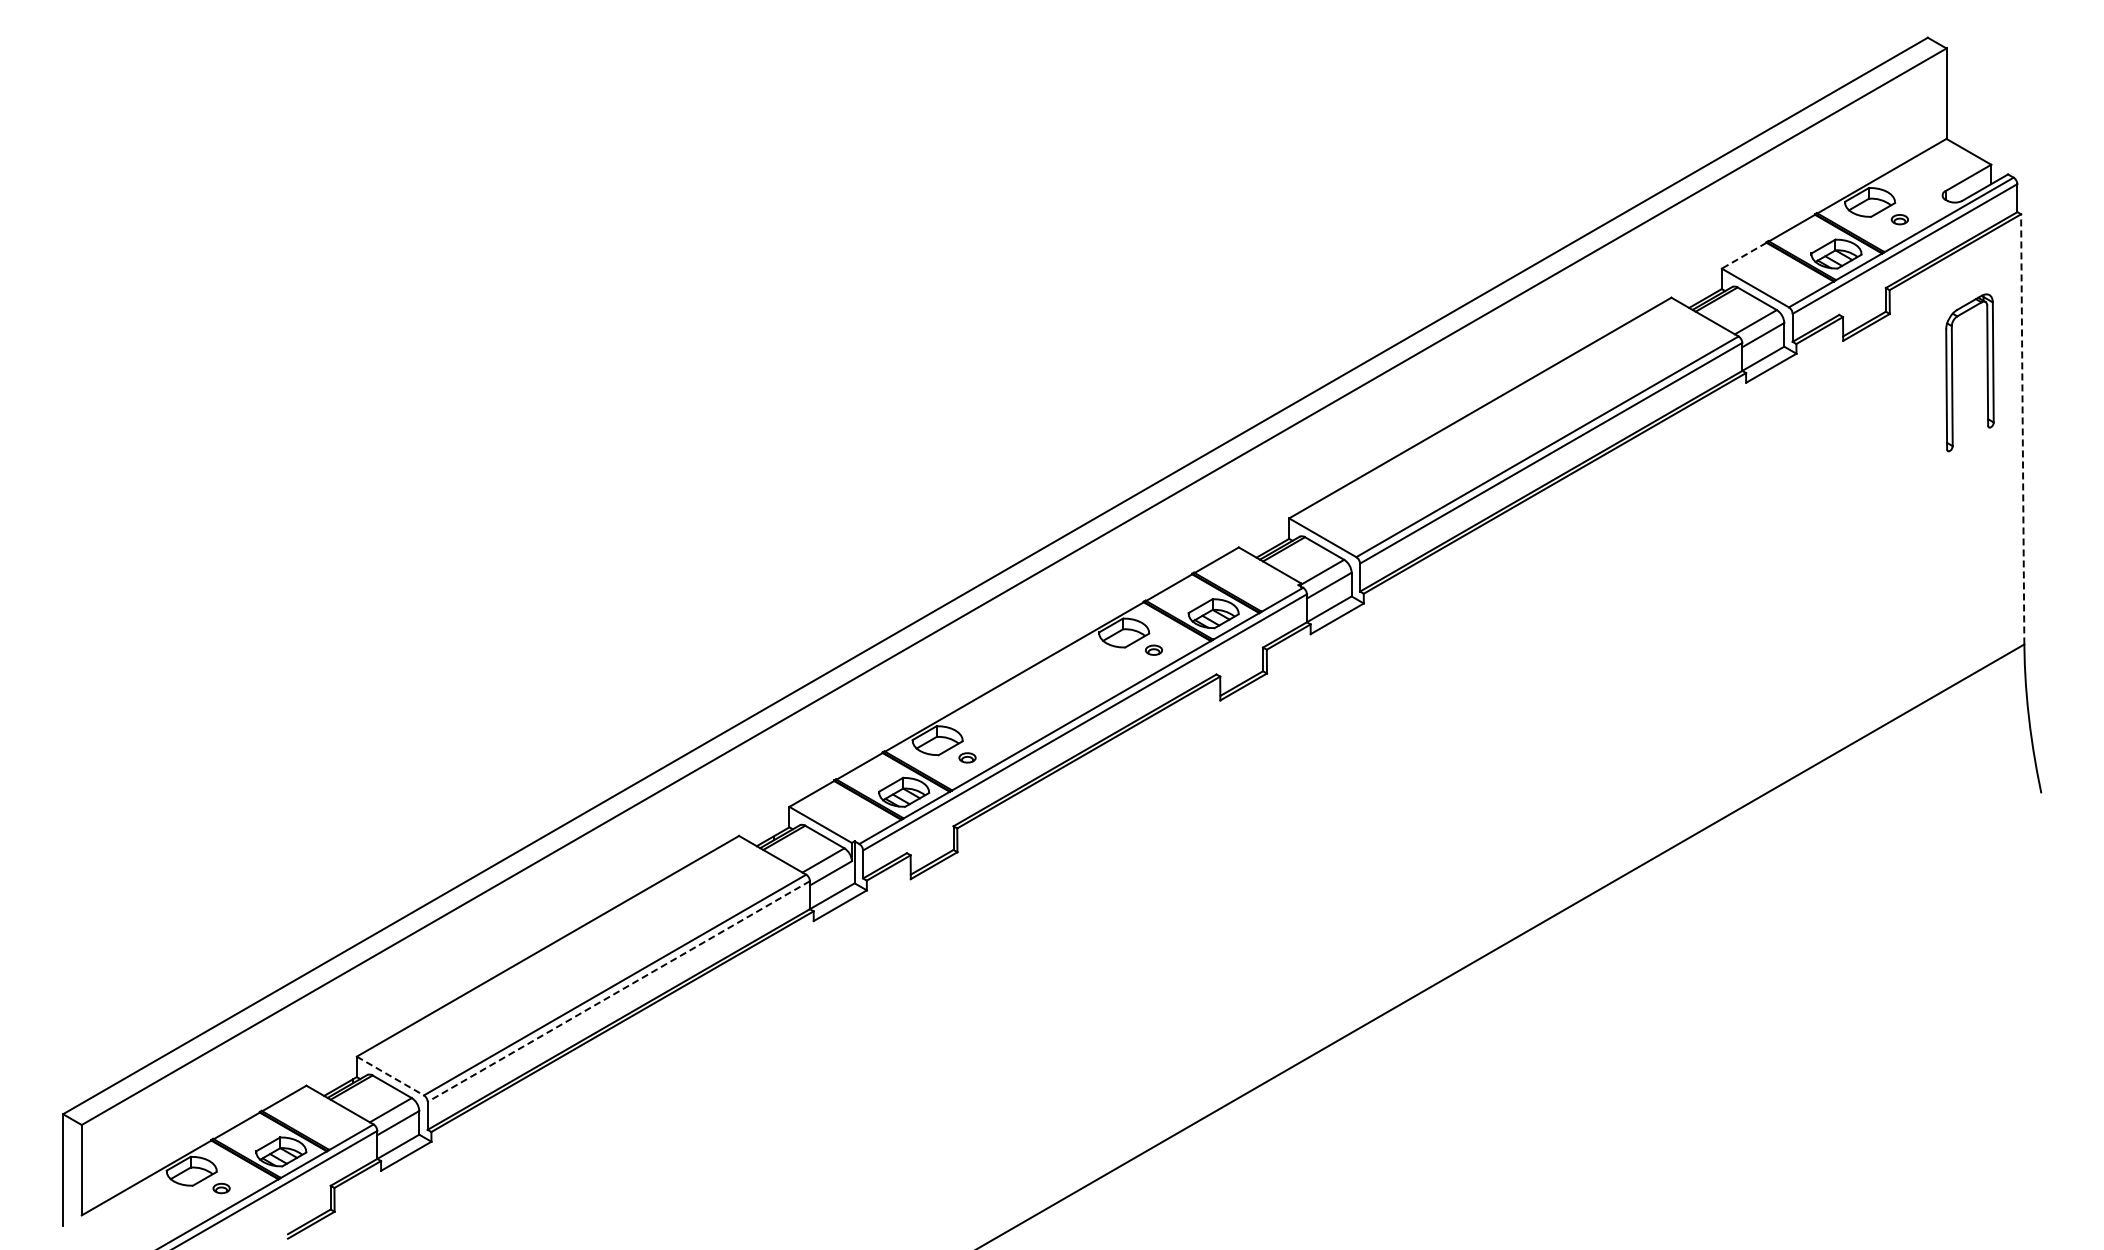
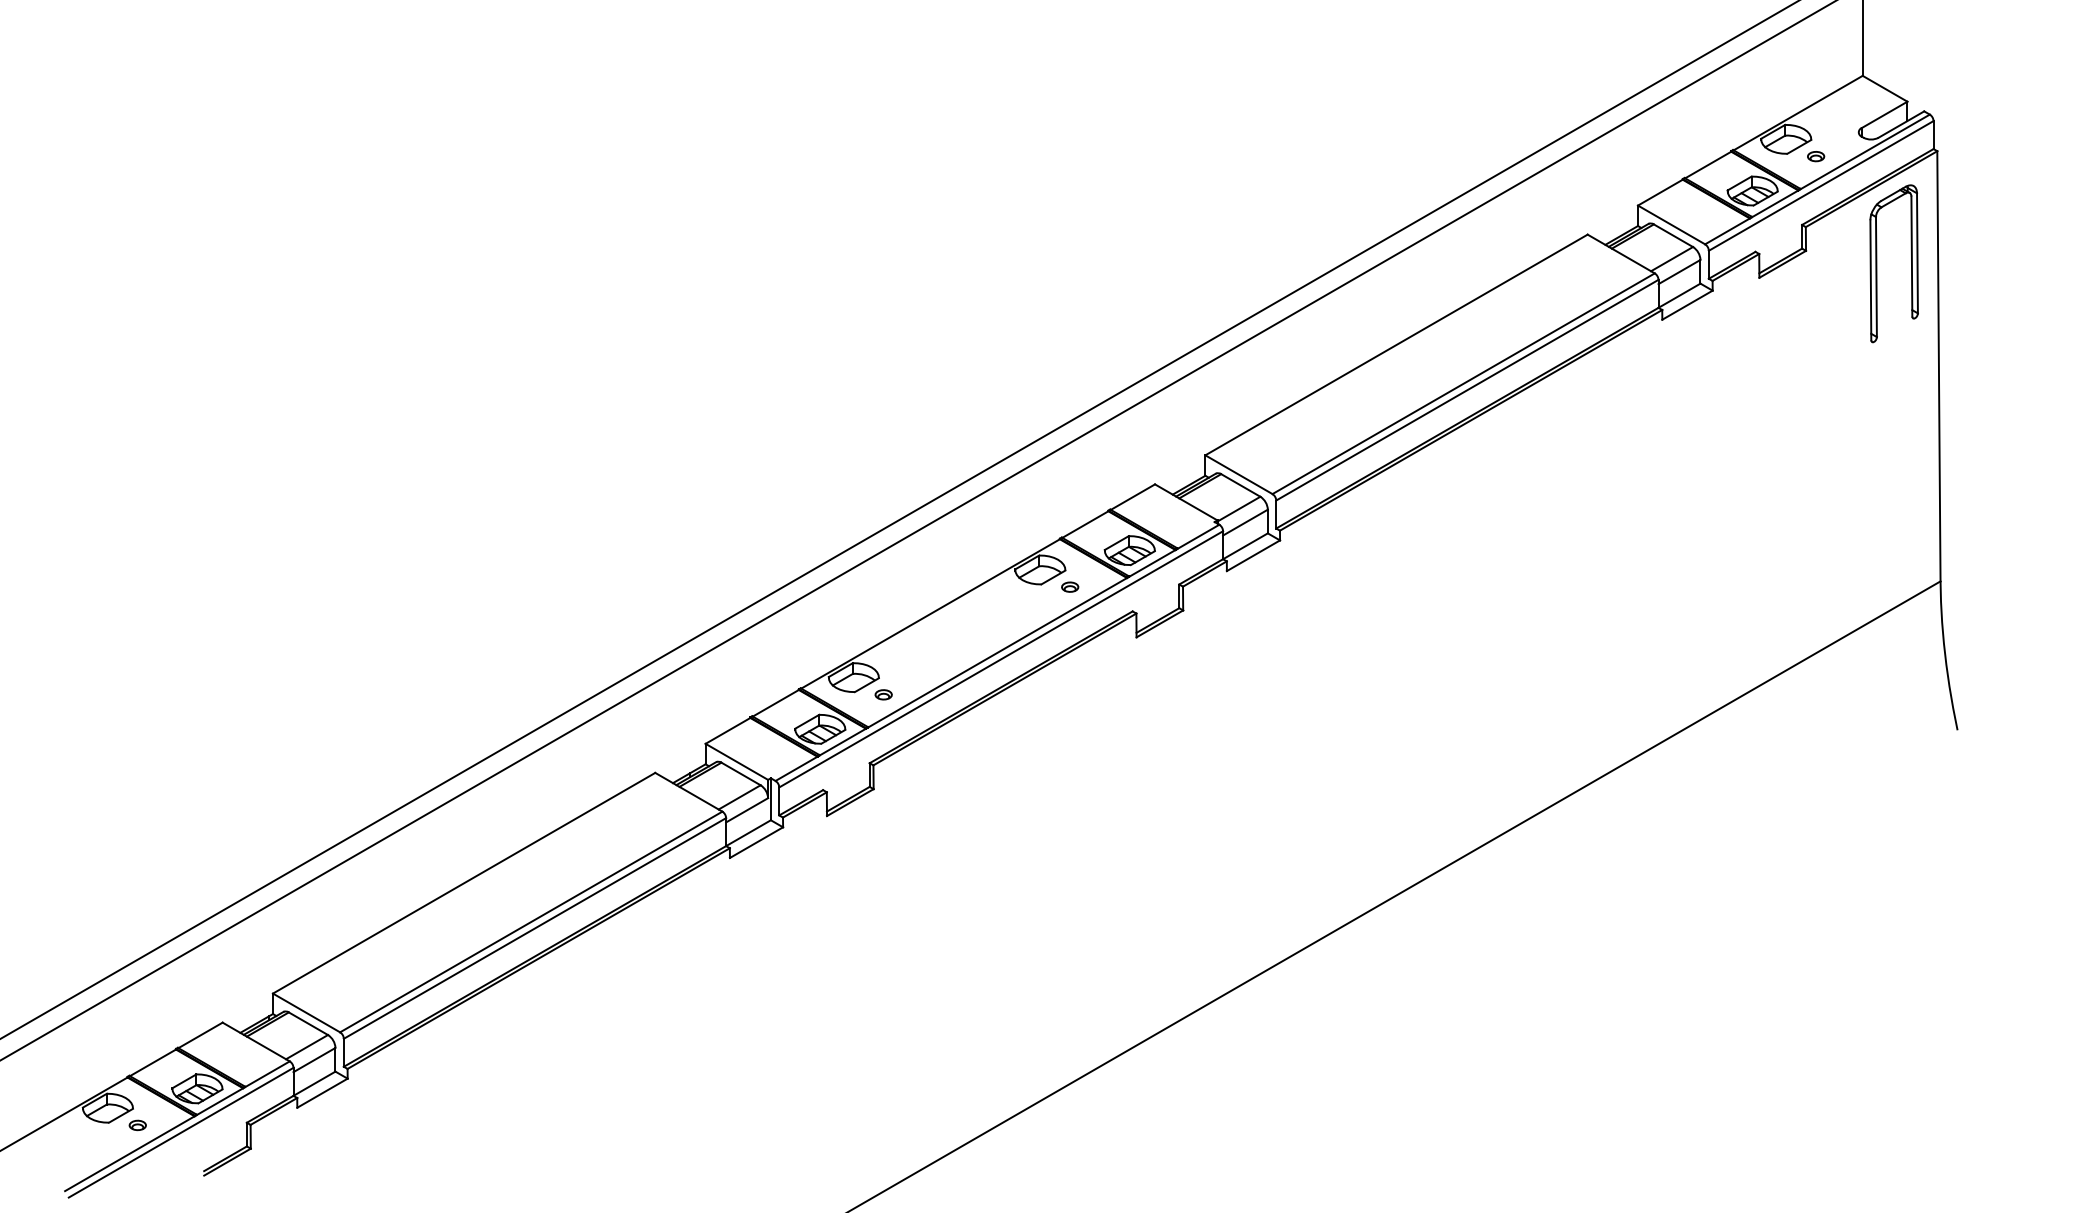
line: (1744, 255) -> (1660, 192), dashed -> solid
part: (1953, 372) -> (1877, 263), moved
line: (2022, 428) -> (1938, 365), dashed -> solid
line: (618, 991) -> (534, 928), dashed -> solid
line: (390, 1076) -> (306, 1013), dashed -> solid

